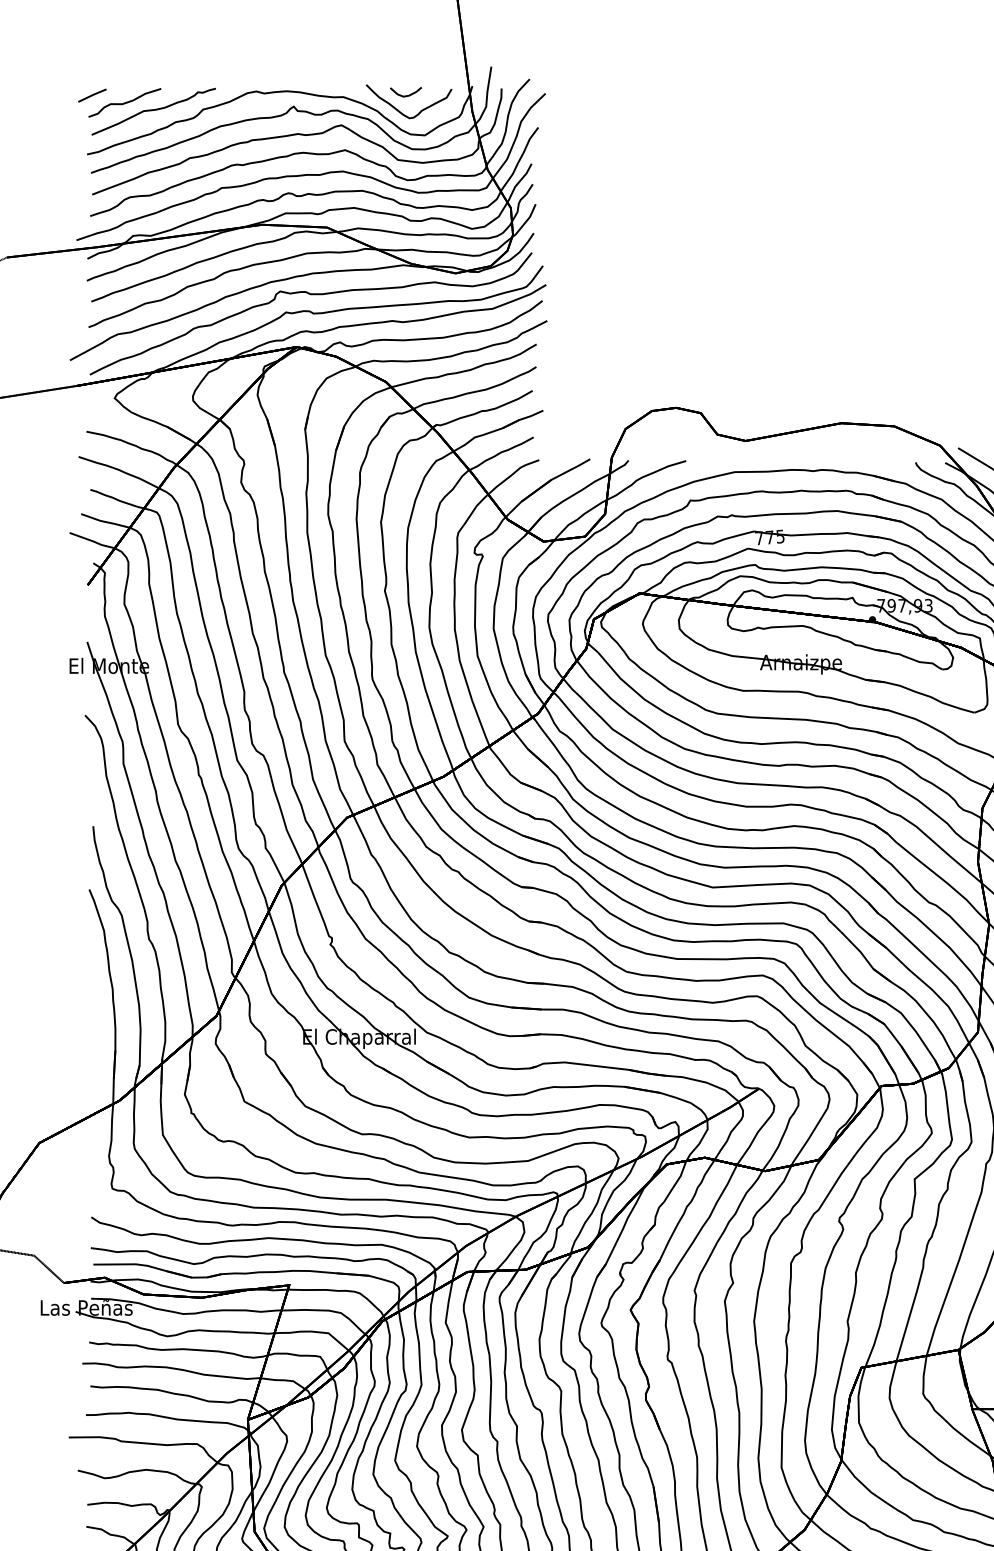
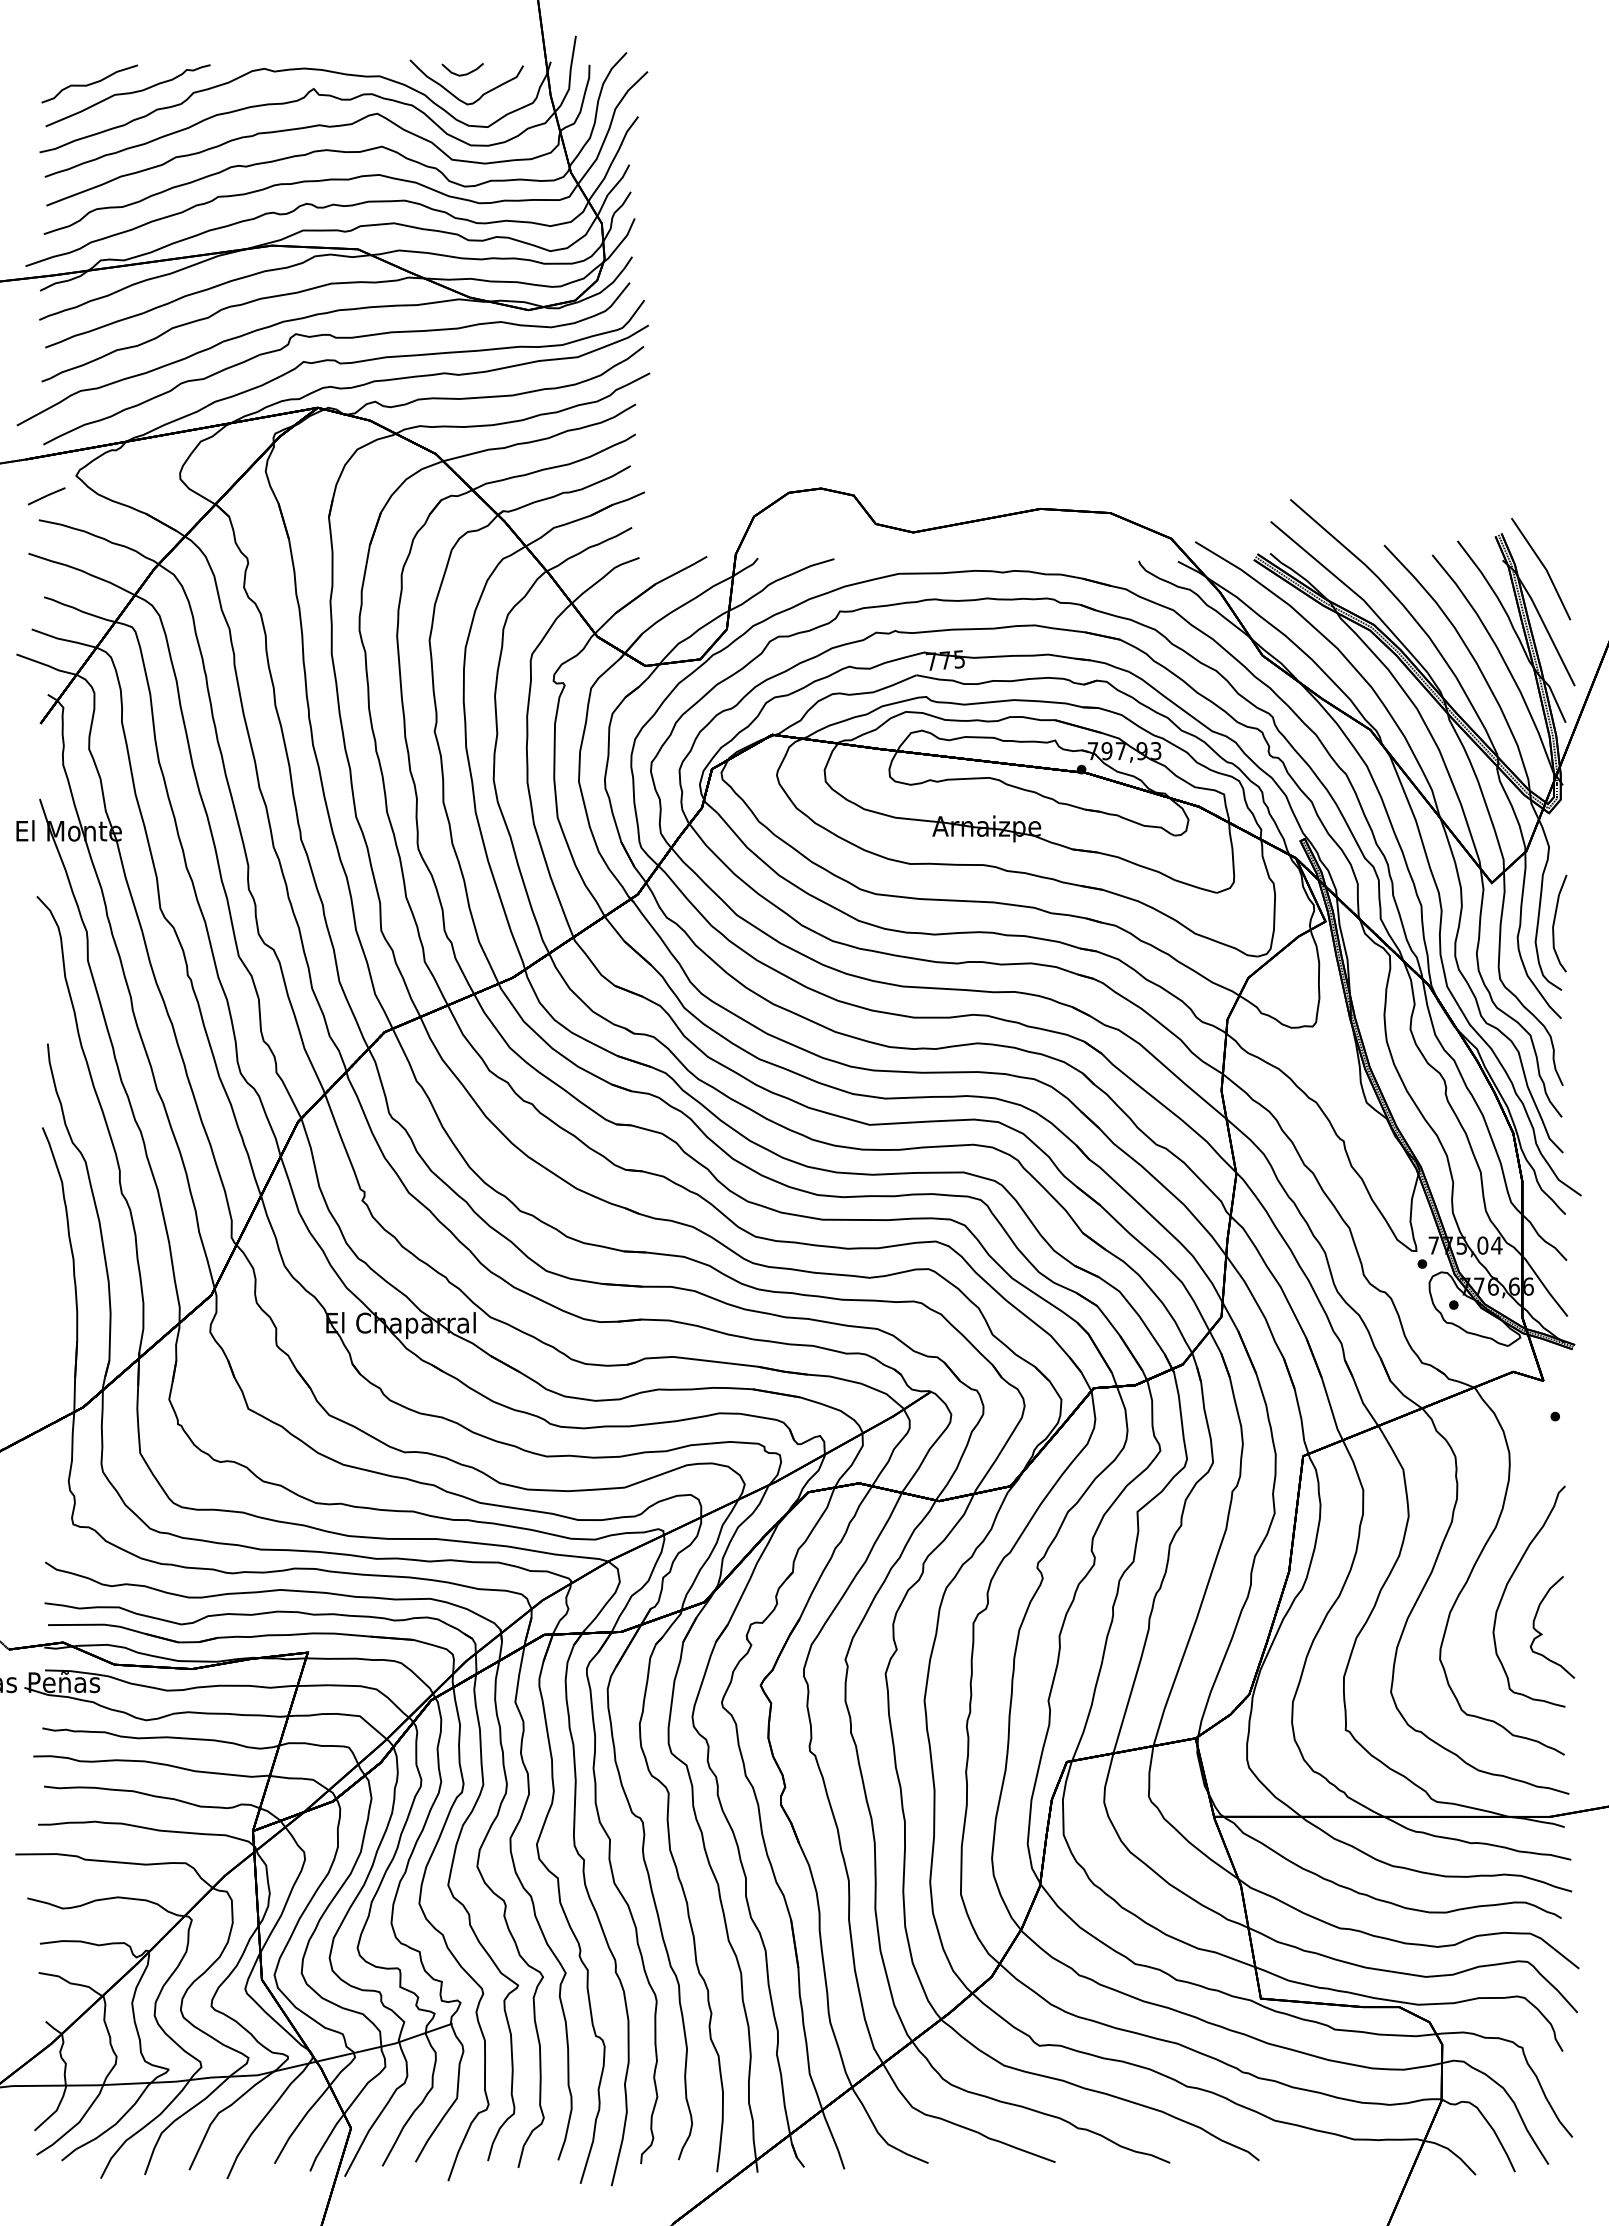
line: (92, 95) -> (46, 496), moved

